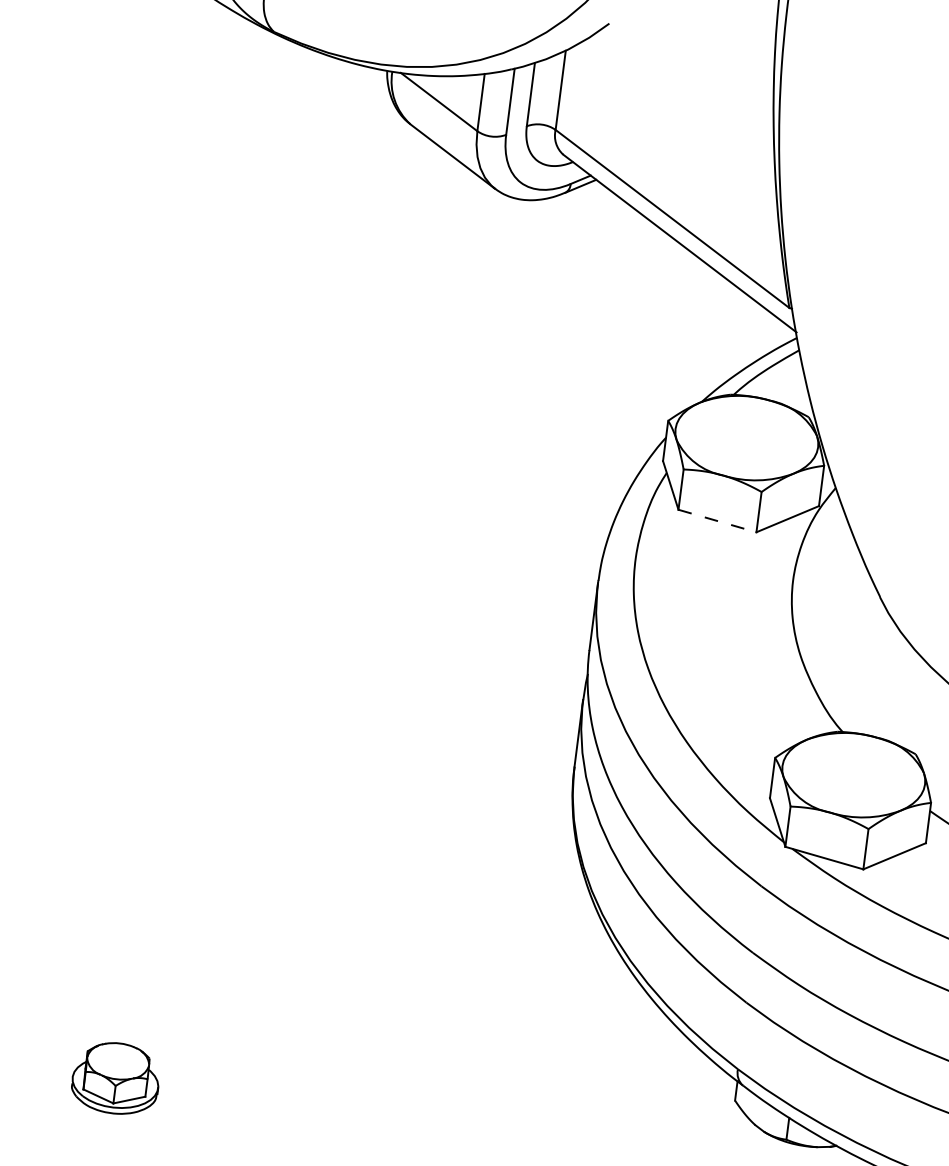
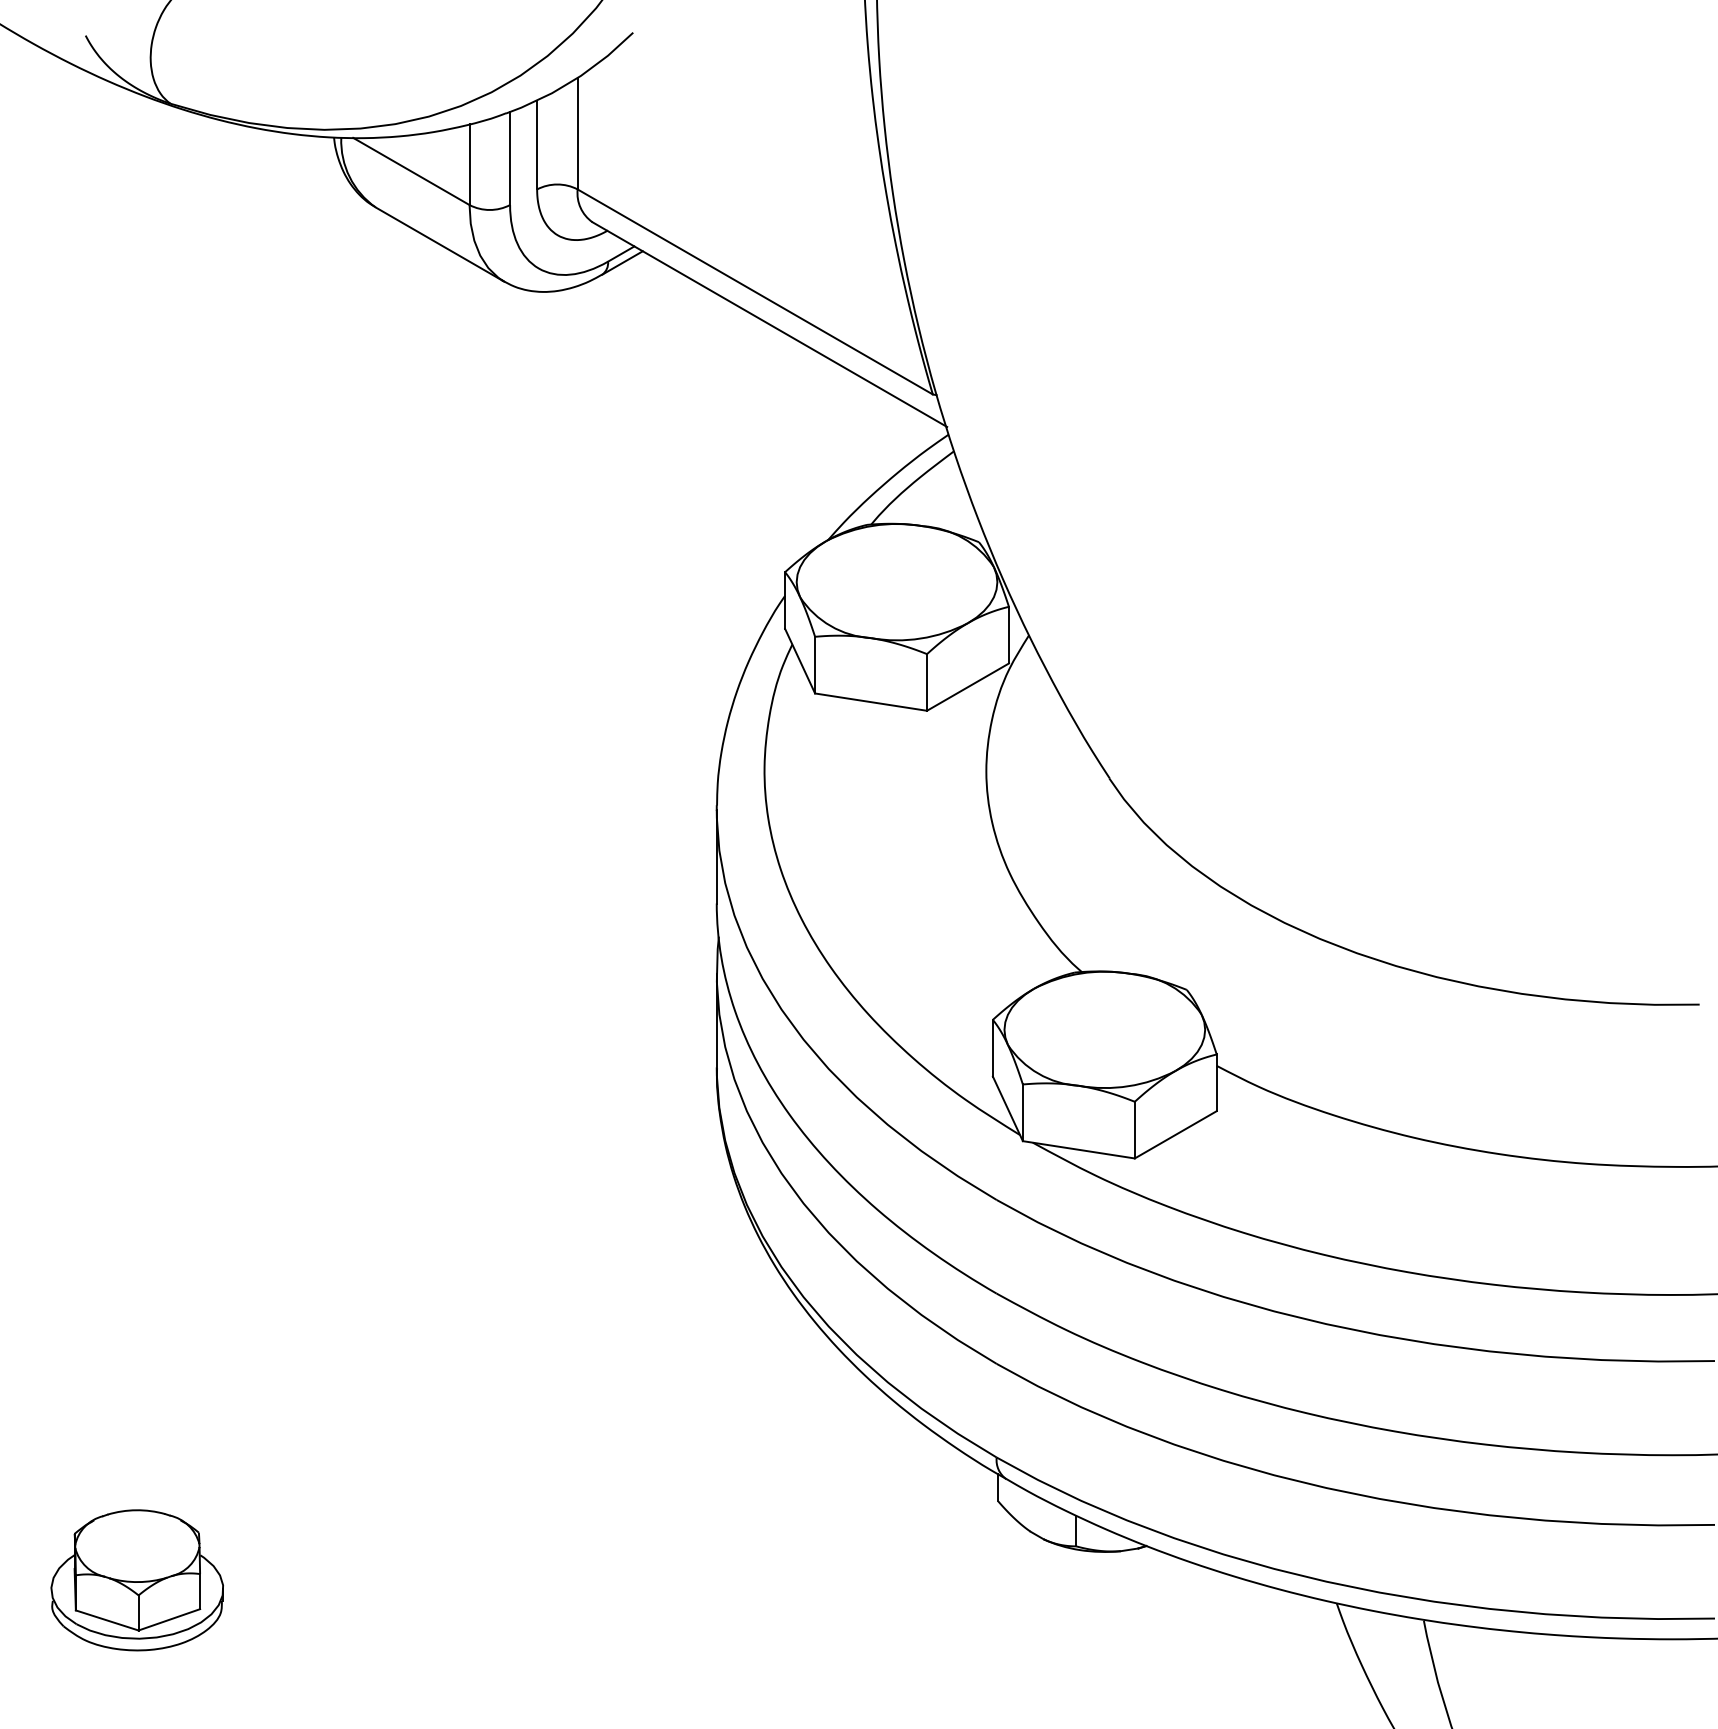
line: (717, 521) -> (871, 702), dashed -> solid
part: (115, 1078) -> (136, 1580), size x1.43

